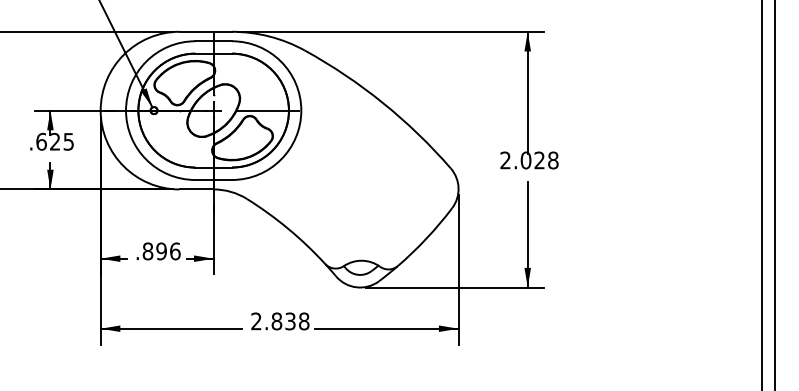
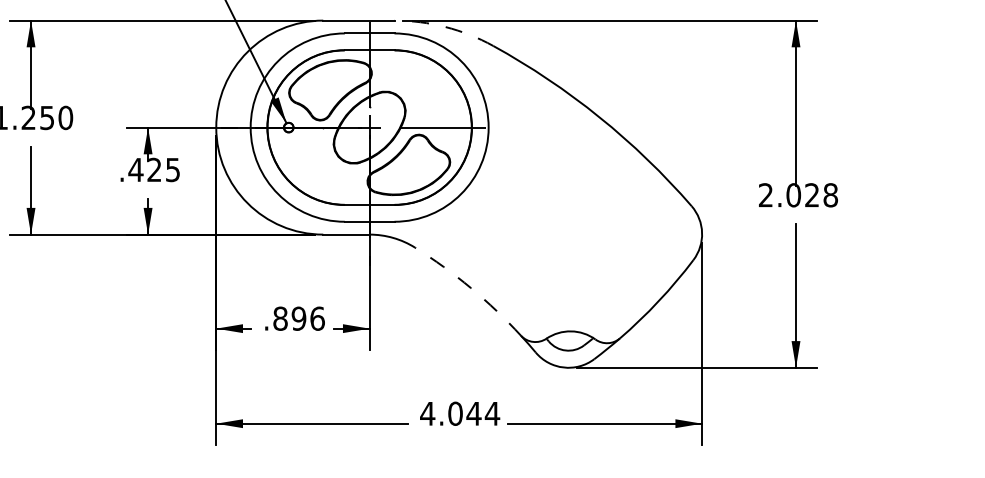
arc: (269, 36) -> (445, 26), solid -> dashed
text: (41, 141) -> (135, 169), .625 -> .425
arc: (288, 228) -> (471, 287), solid -> dashed
text: (279, 321) -> (459, 413), 2.838 -> 4.044

